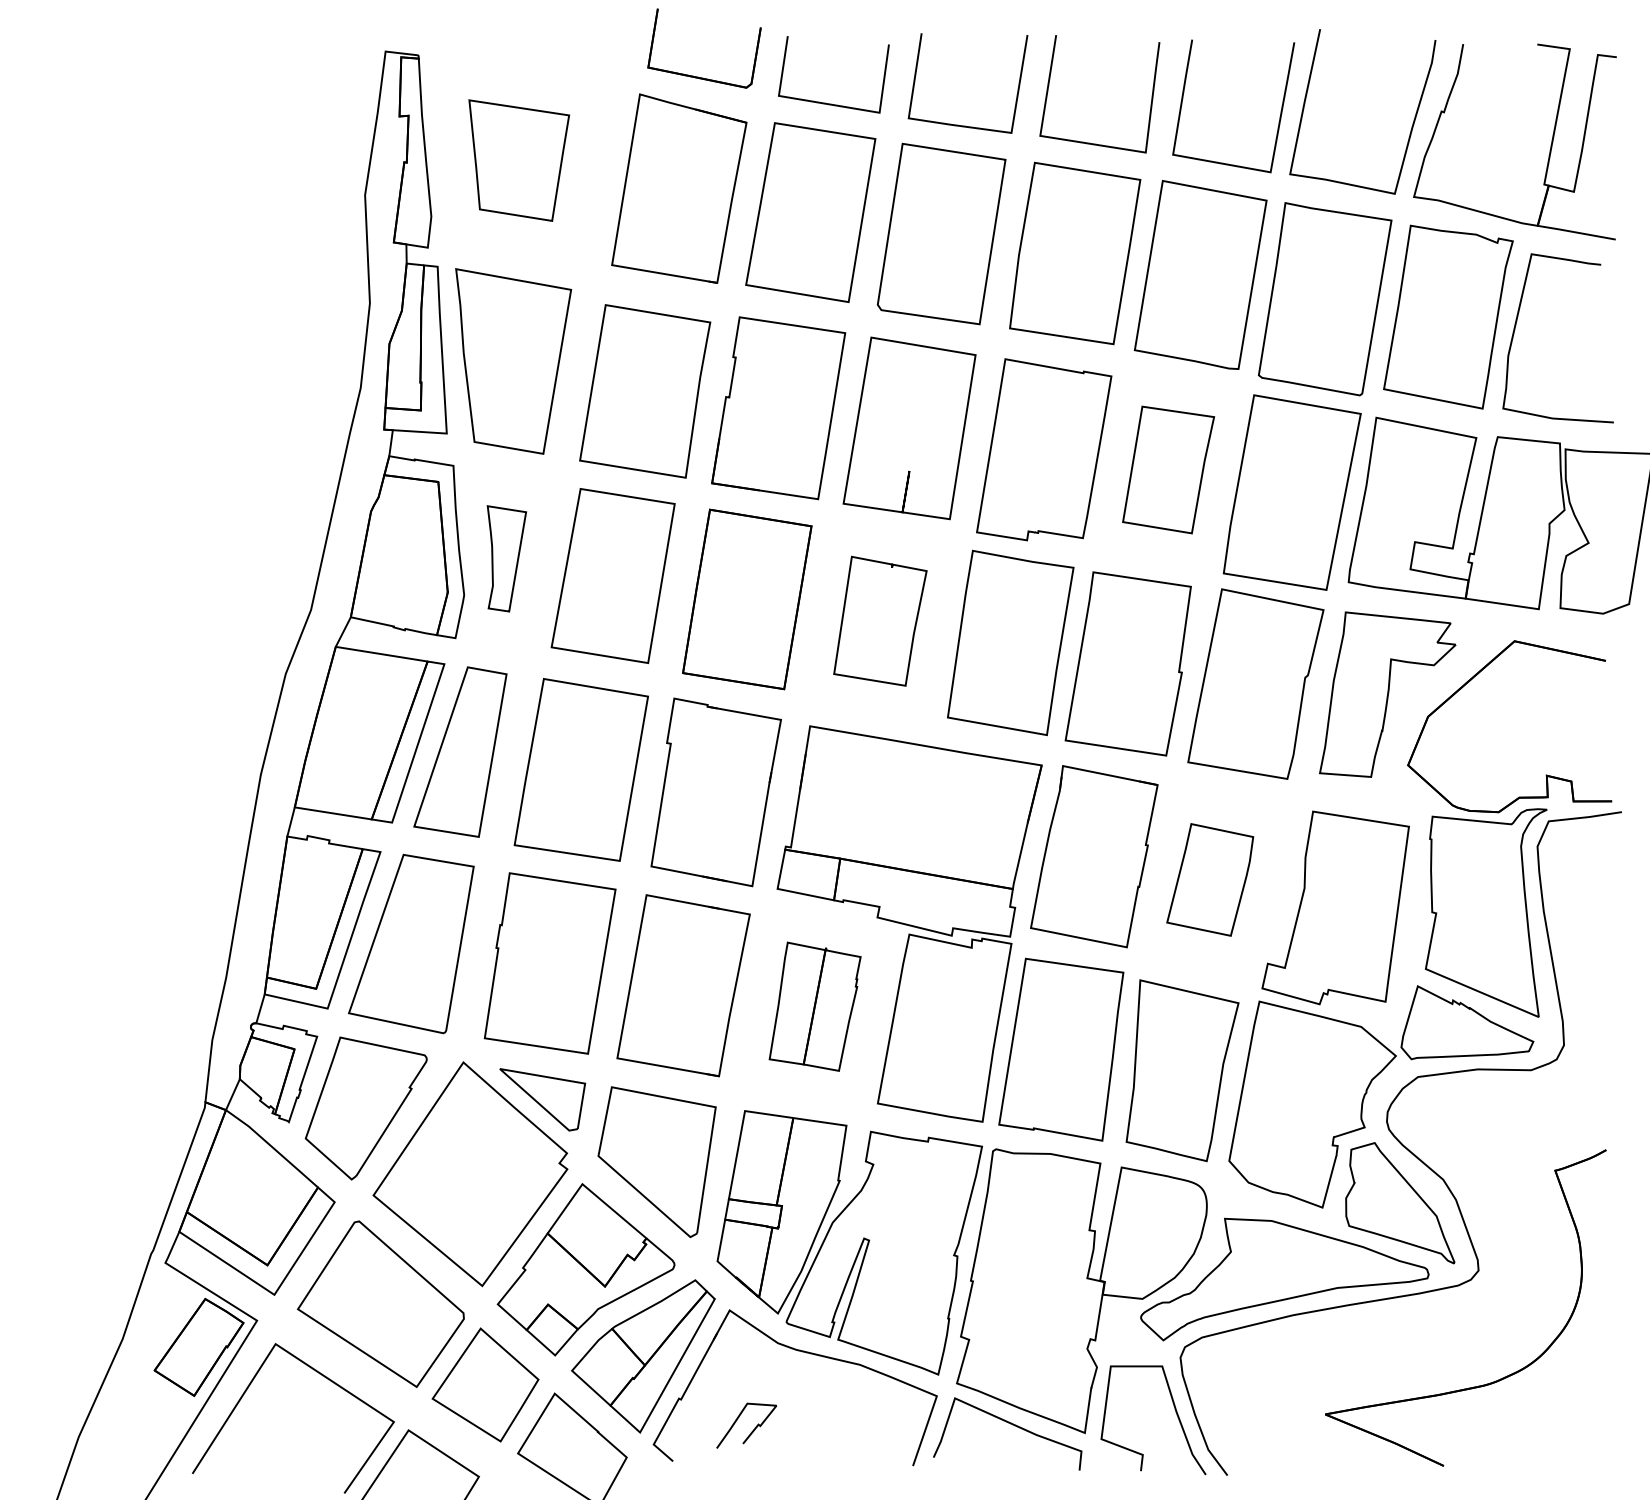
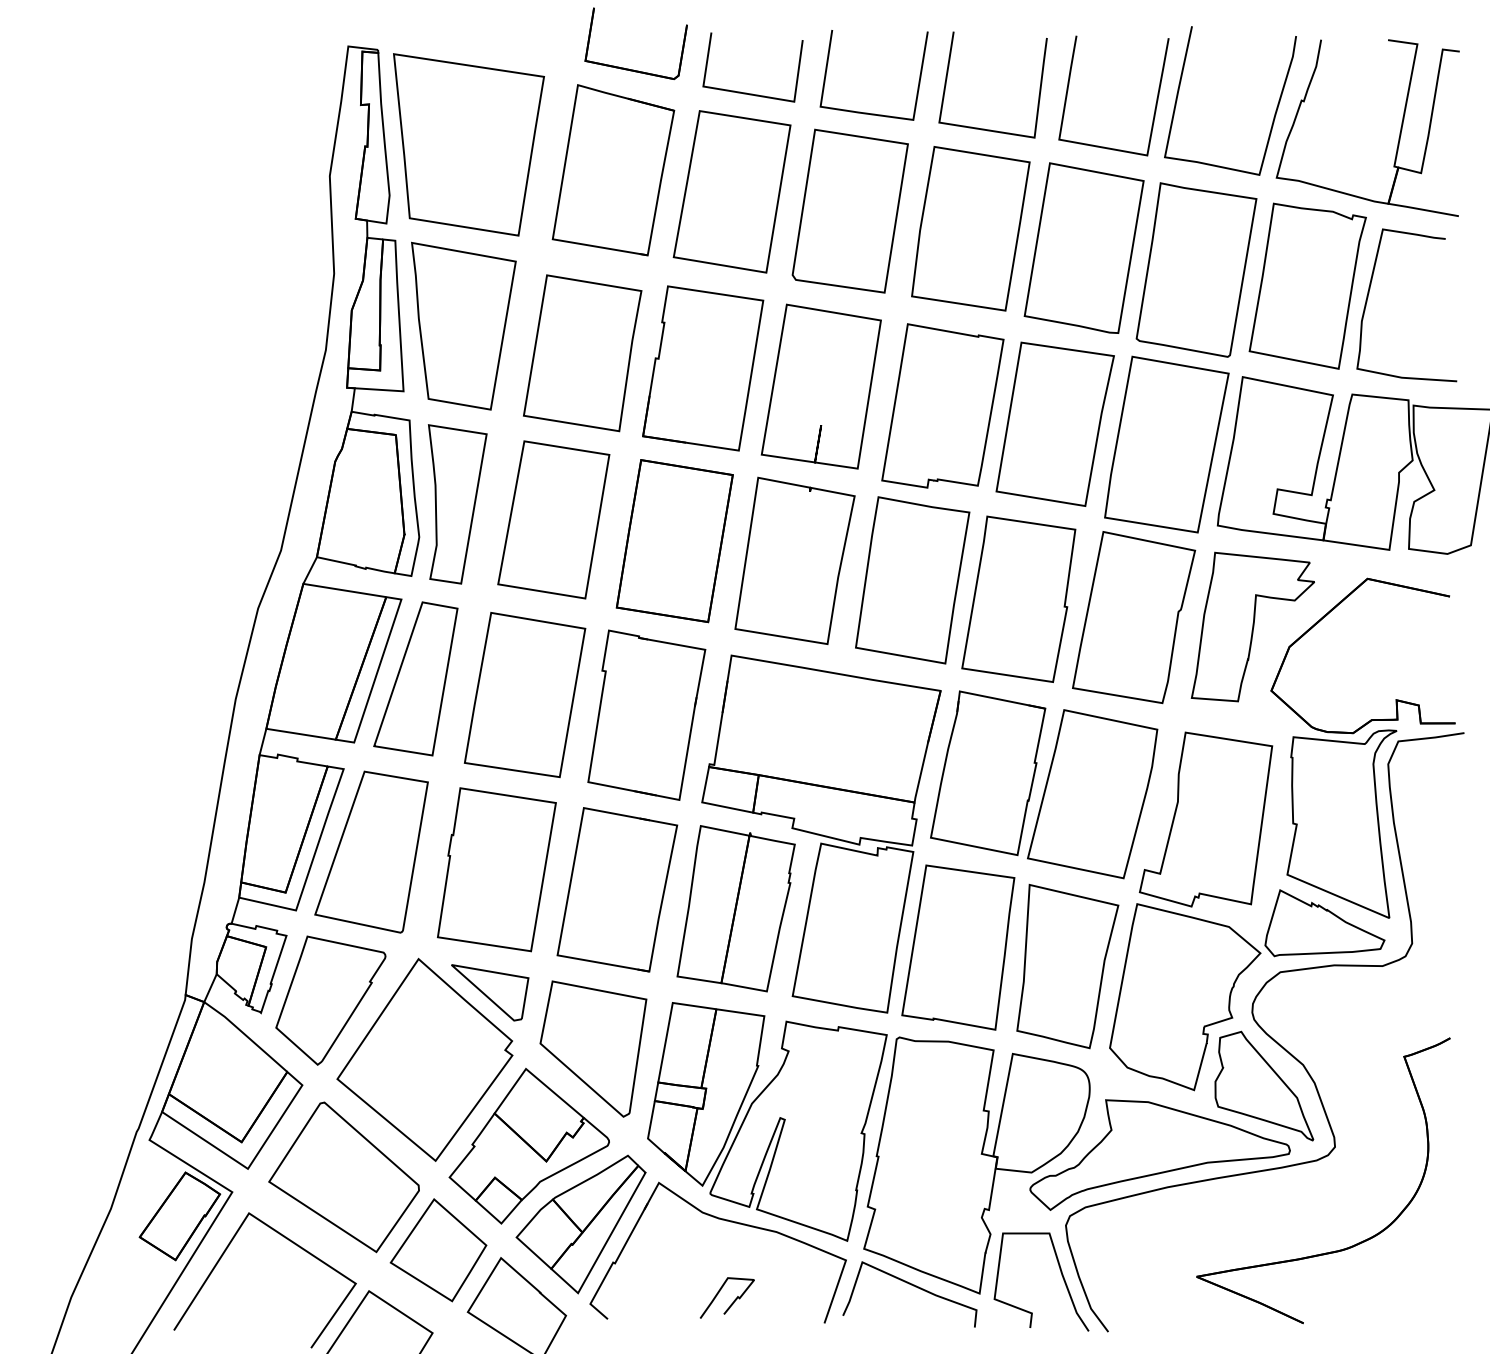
part: (518, 160) -> (468, 144), size x1.67
part: (1167, 469) -> (1054, 423), size x1.43
part: (506, 558) -> (457, 504), size x1.67
part: (879, 620) -> (794, 560), size x1.43
part: (1209, 880) -> (1092, 794), size x1.67
part: (814, 1006) -> (735, 908), size x1.43
curve: (752, 1430) -> (732, 1302), moved

